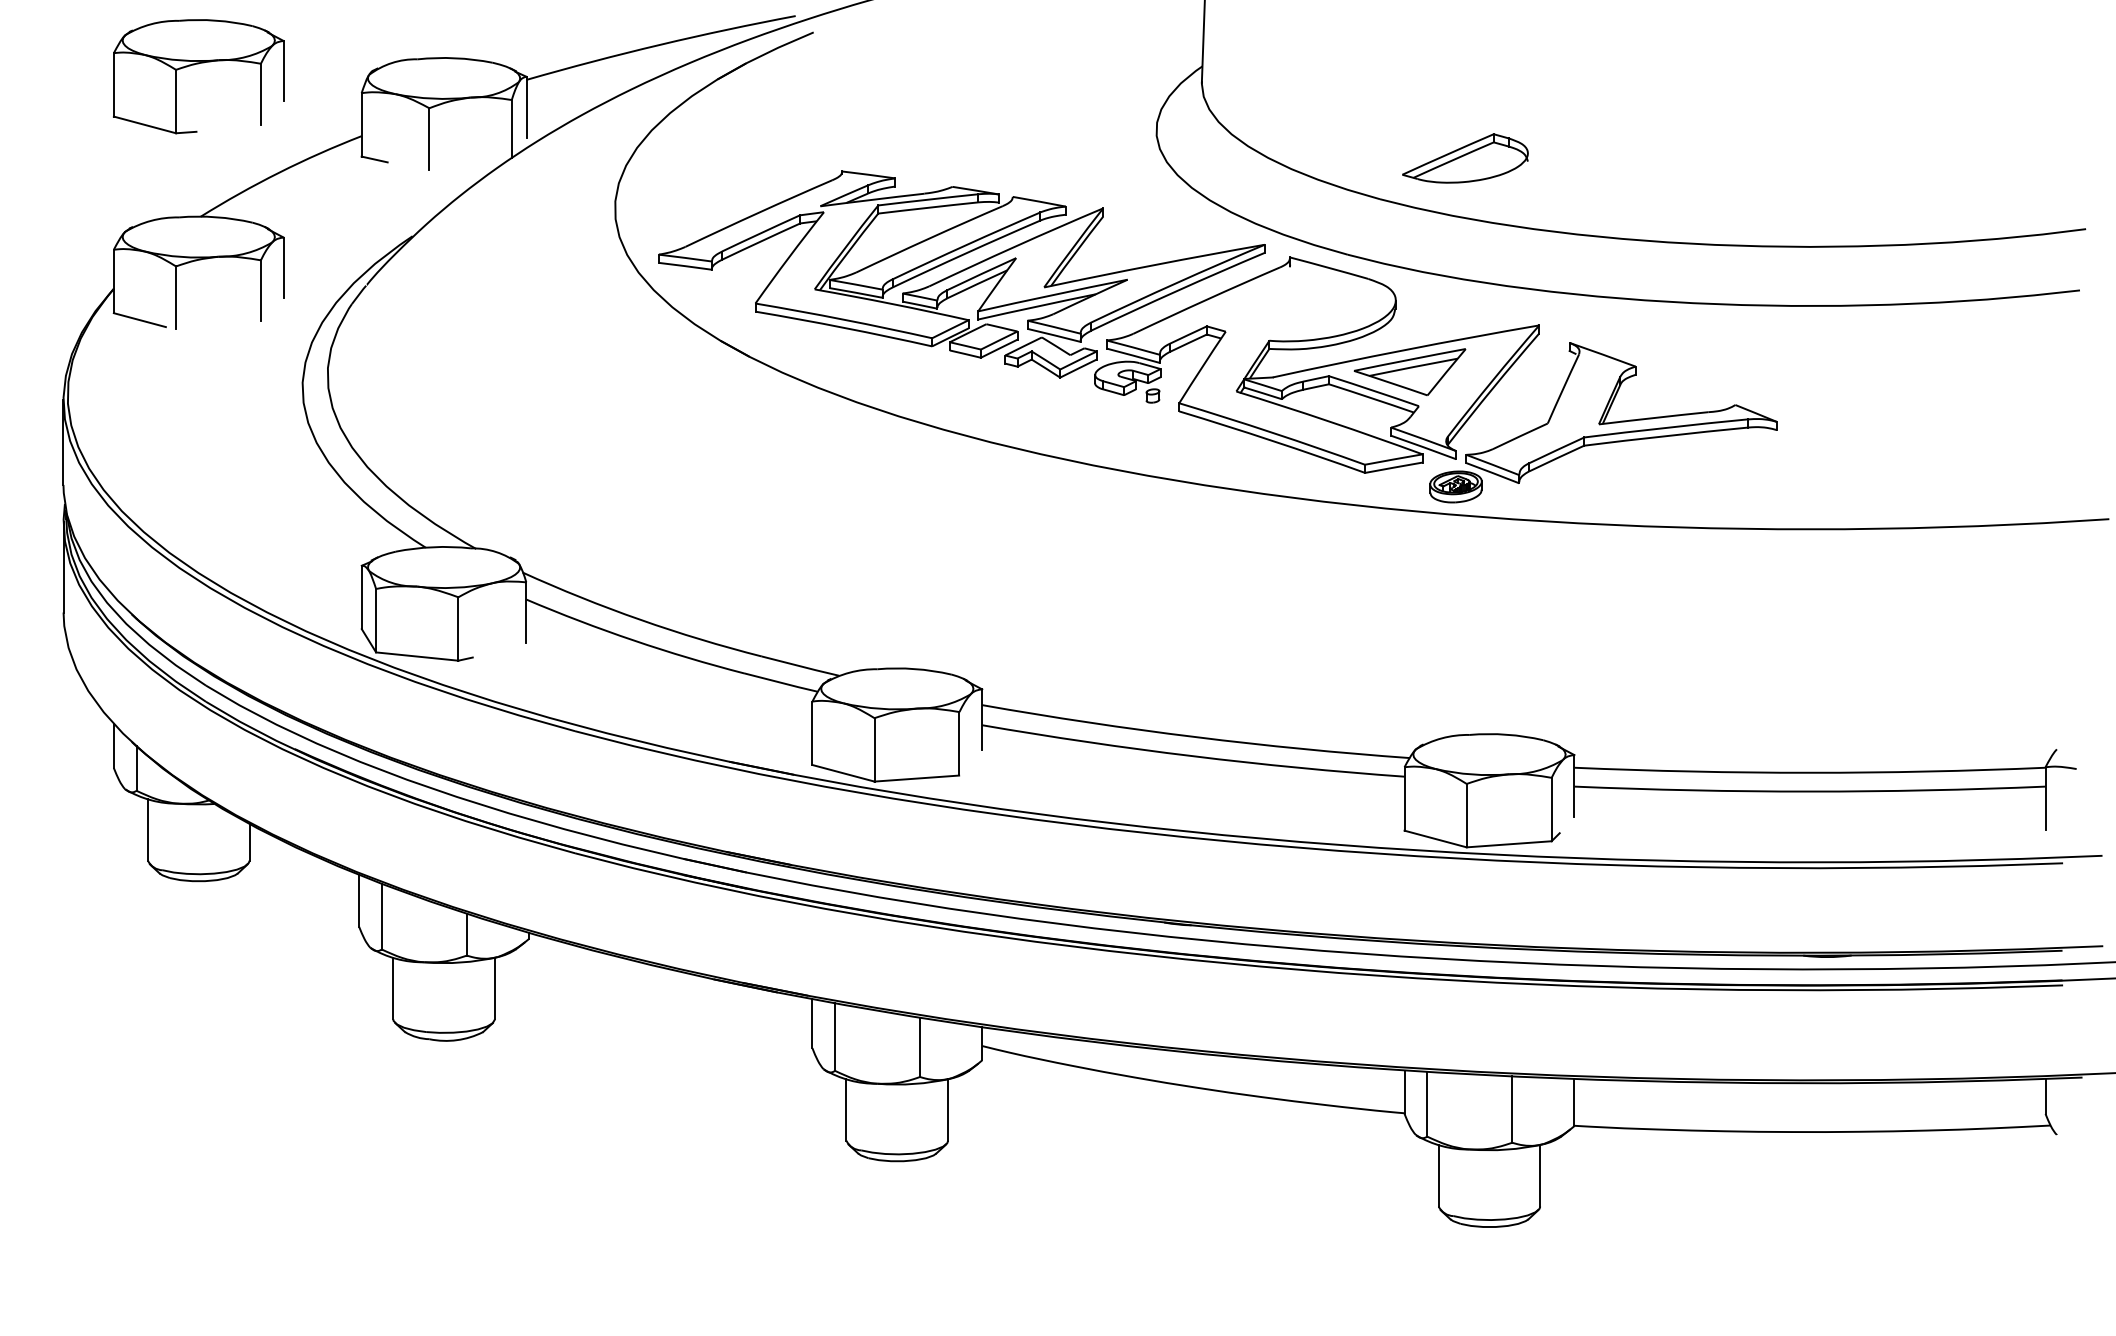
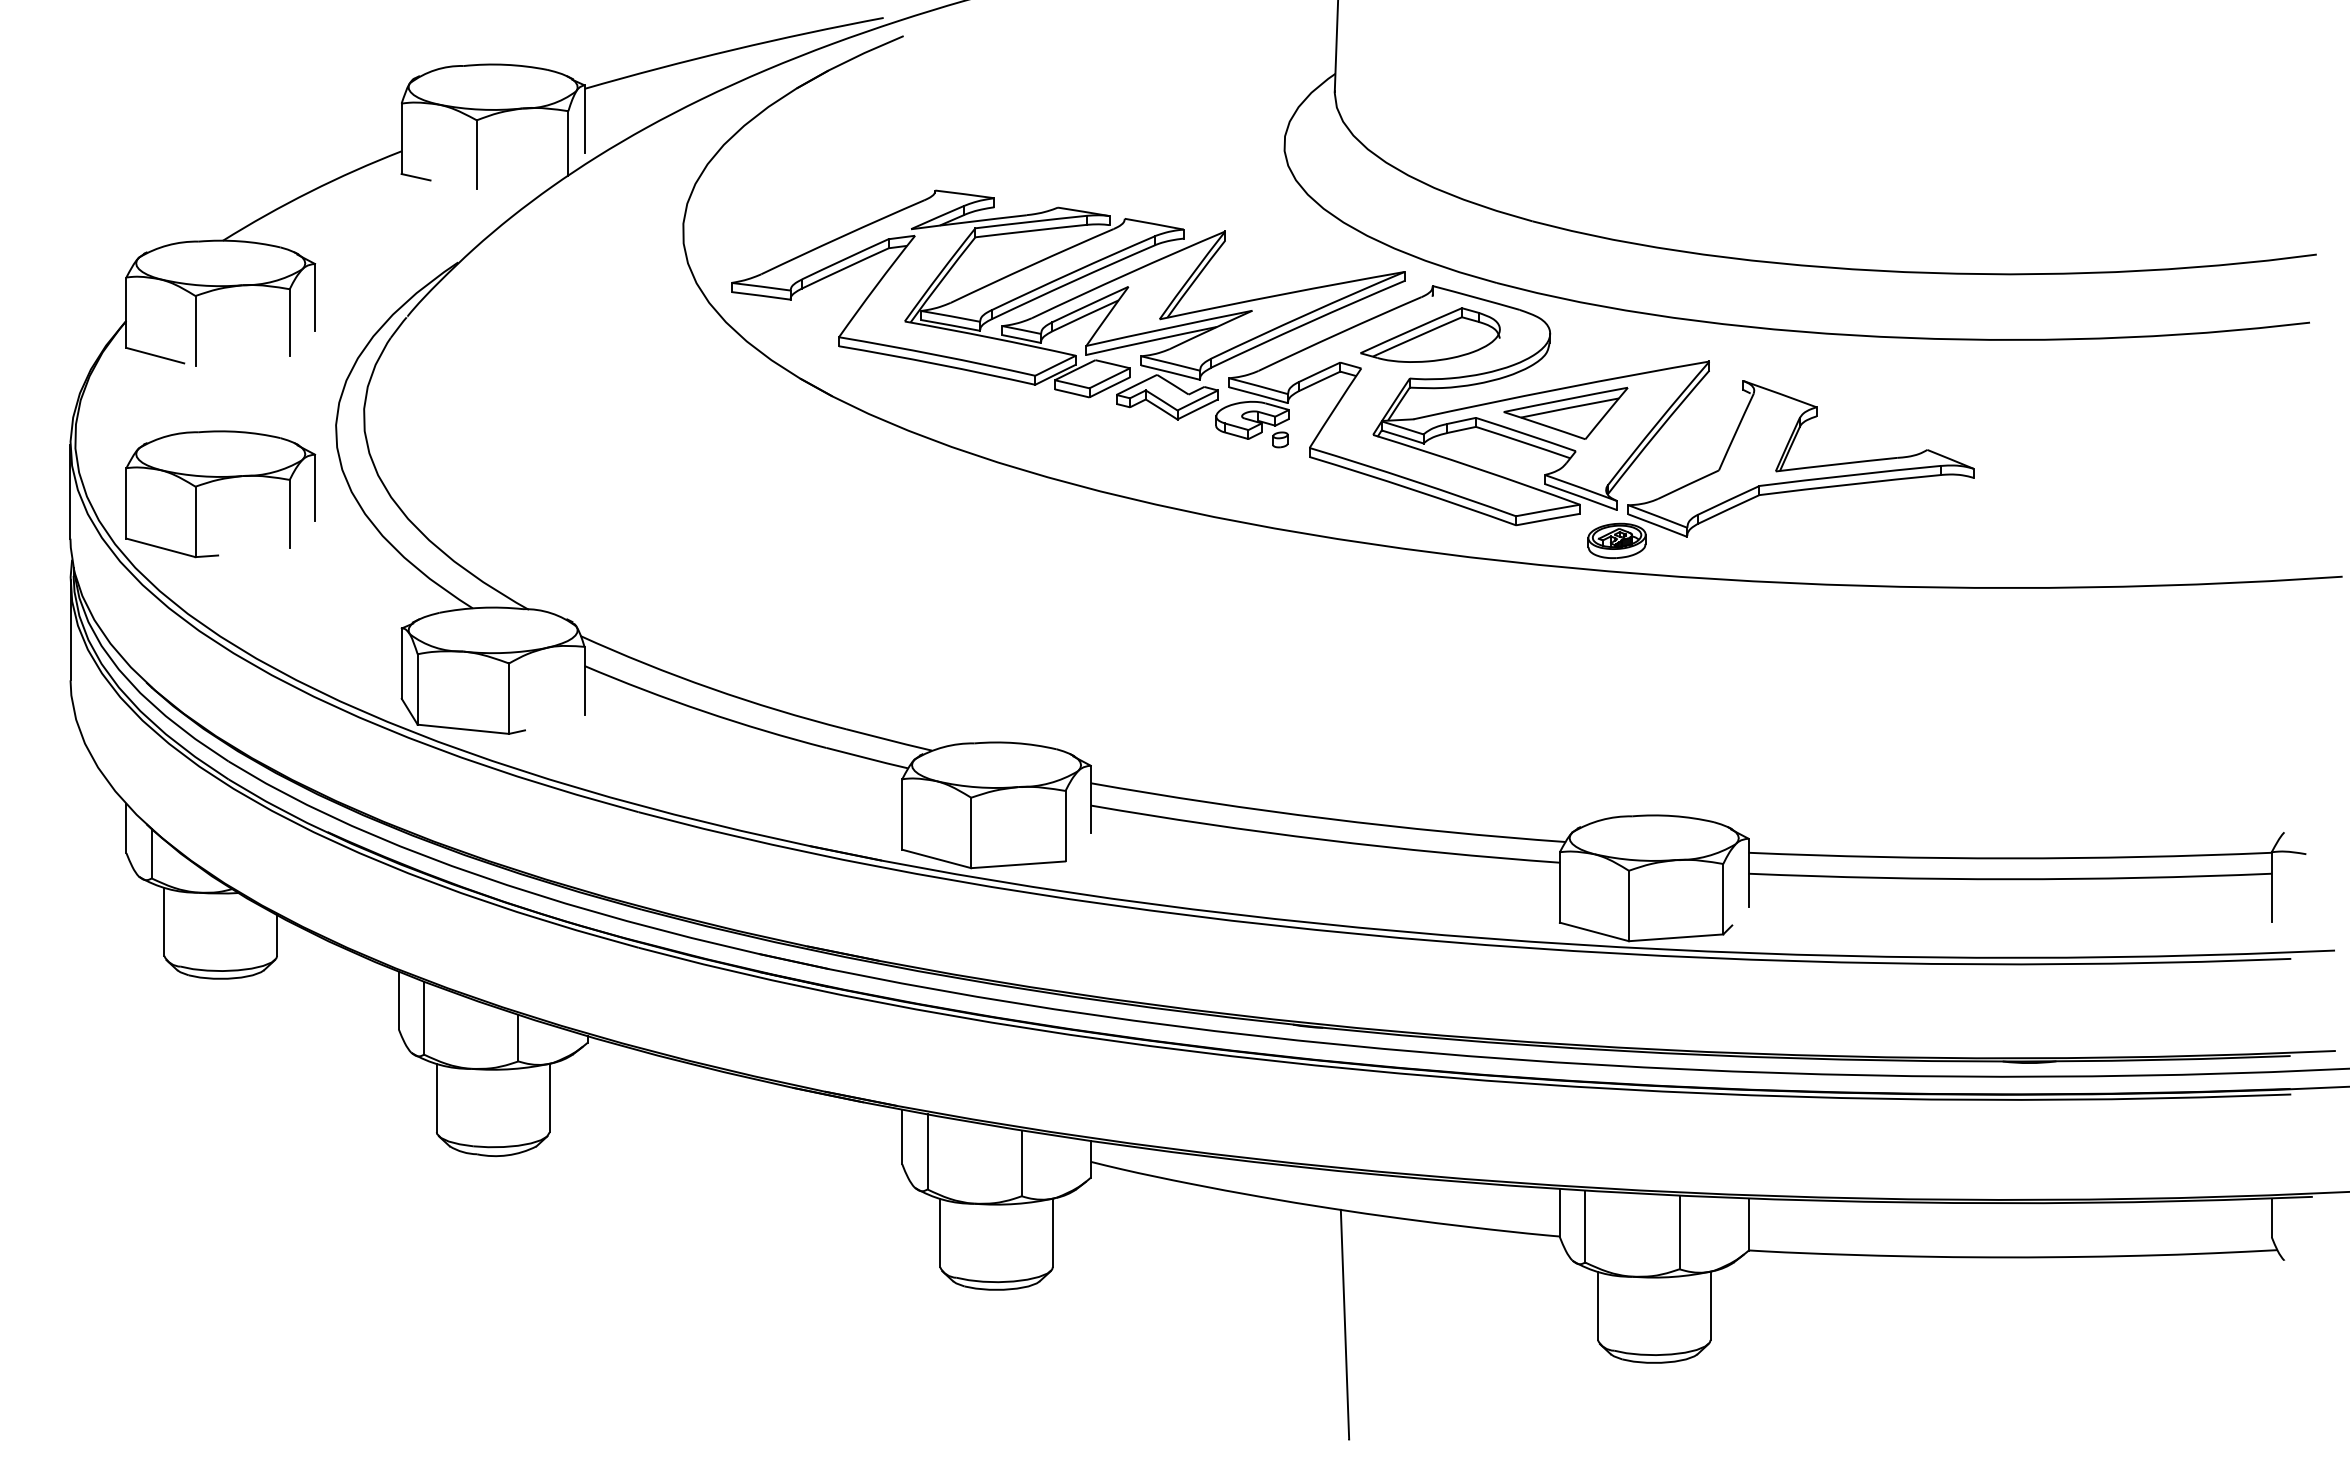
part: (194, 65) -> (216, 481), moved
part: (1465, 157) -> (1430, 334), moved
line: (1210, 1192) -> (1344, 1324), added

